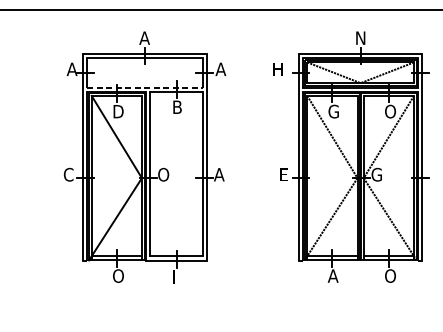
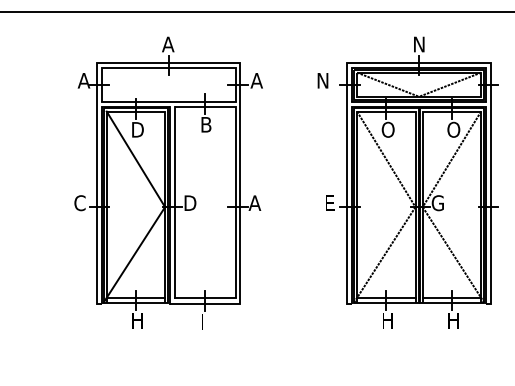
text: (277, 69) -> (322, 80), H -> N
line: (145, 87) -> (169, 101), dashed -> solid
text: (335, 111) -> (390, 129), G -> O
text: (162, 175) -> (189, 203), O -> D
text: (118, 275) -> (137, 320), O -> H
text: (333, 275) -> (387, 320), A -> H
text: (390, 275) -> (453, 320), O -> H

